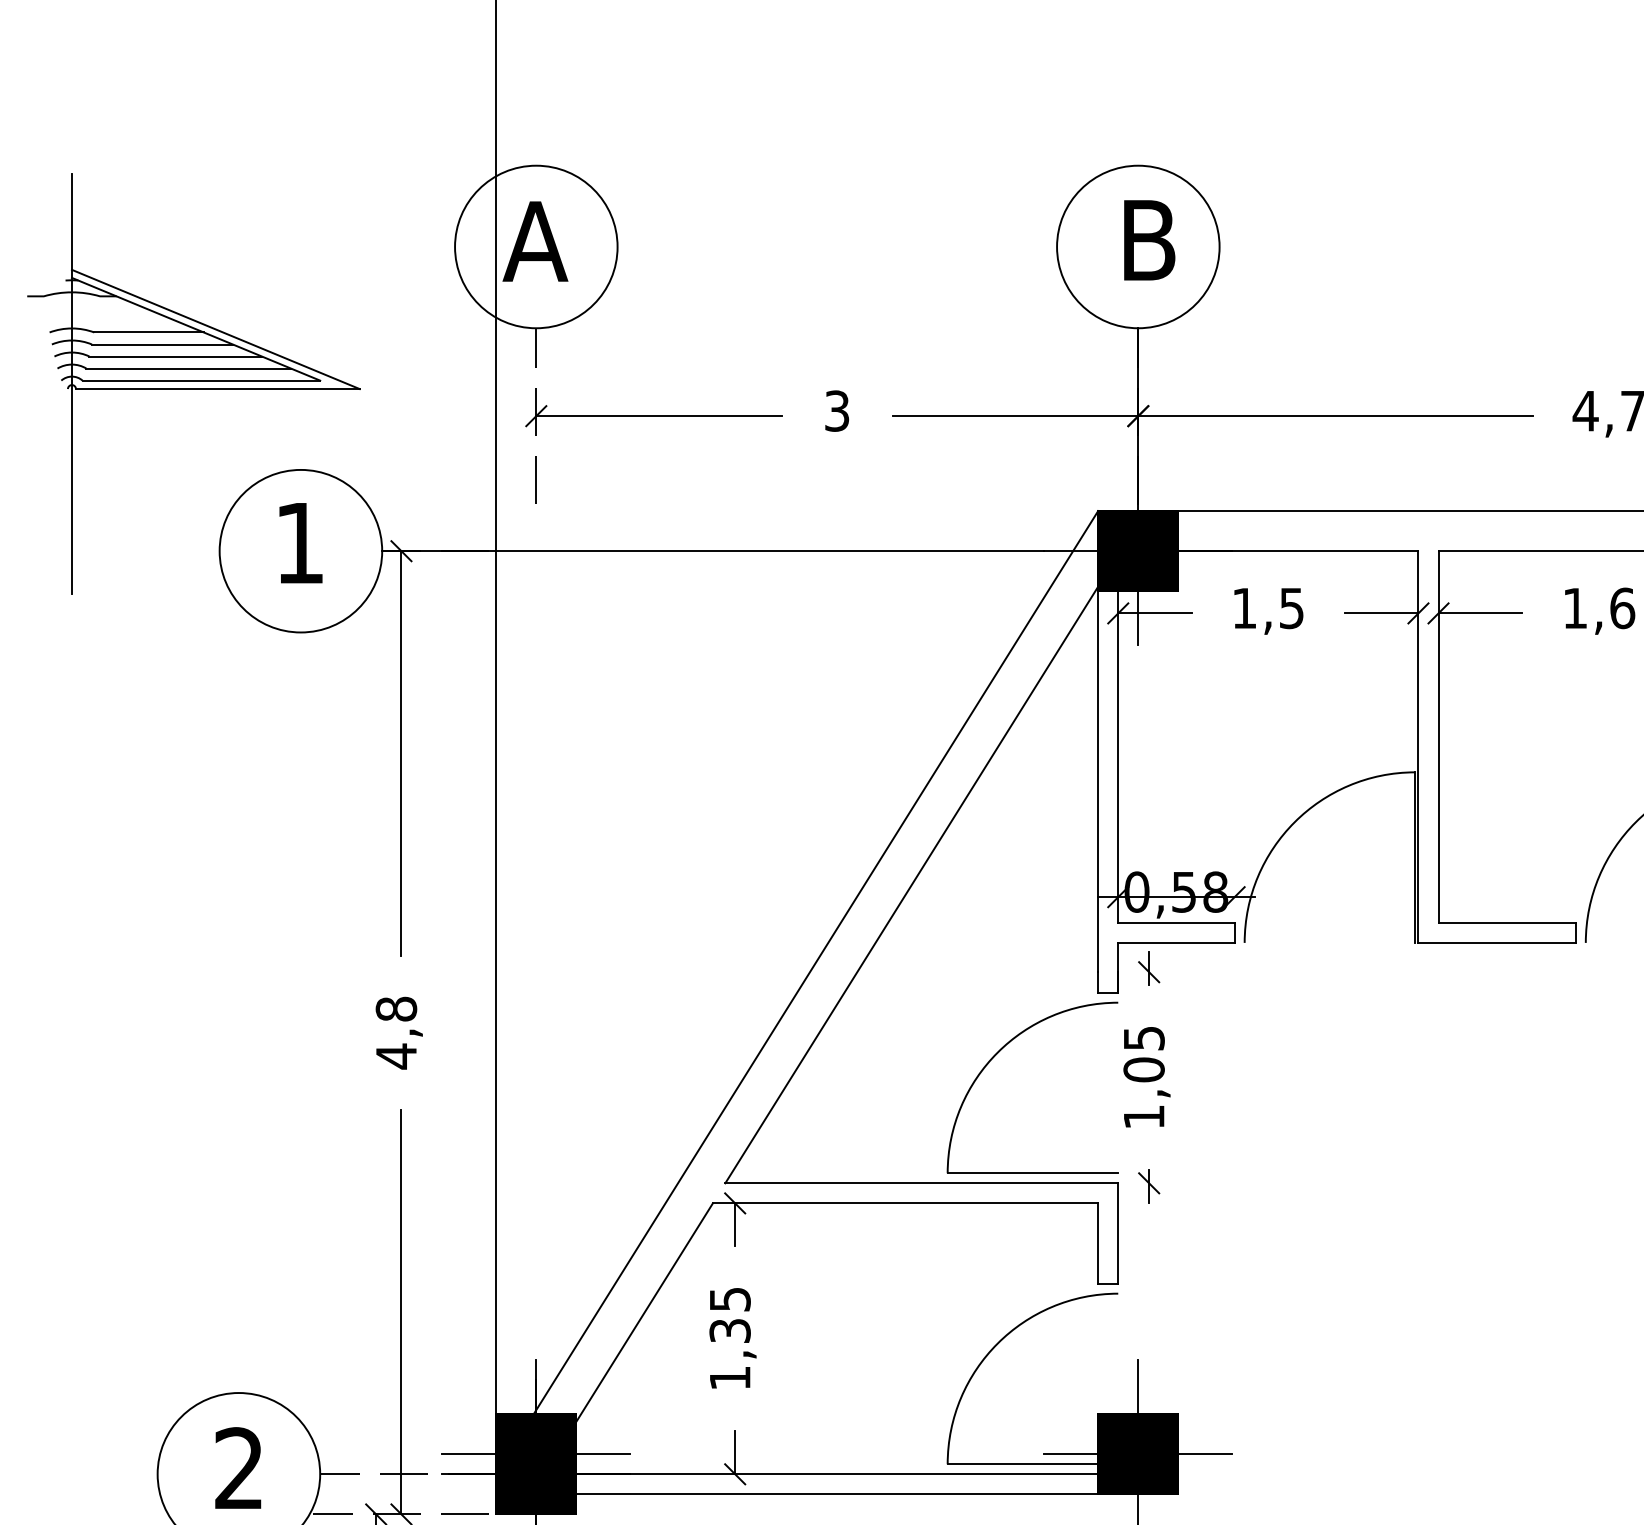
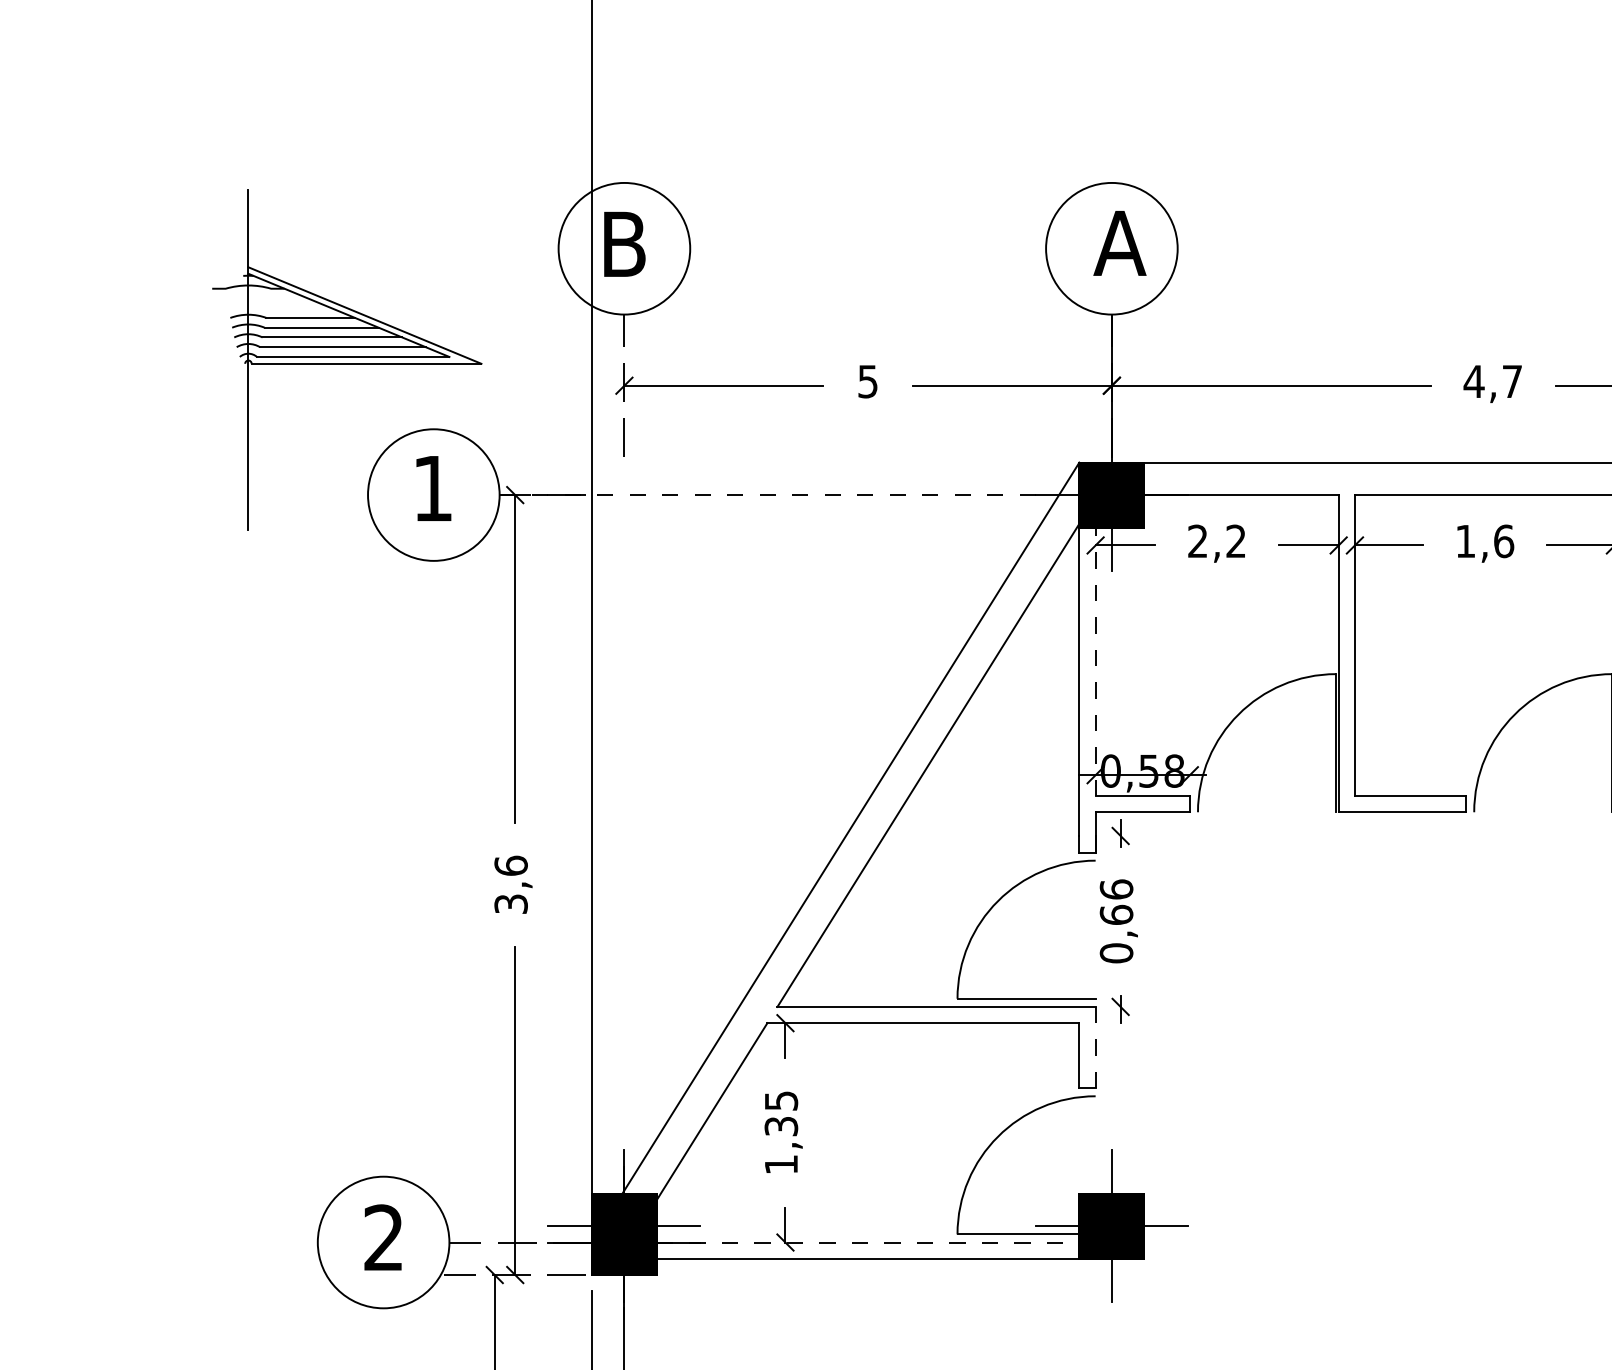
text: (1147, 239) -> (1119, 242), B -> A
text: (535, 240) -> (623, 243), A -> B
text: (837, 409) -> (868, 380), 3 -> 5
line: (713, 551) -> (767, 495), solid -> dashed
text: (1267, 608) -> (1216, 541), 1,5 -> 2,2
line: (1118, 756) -> (1095, 661), solid -> dashed
text: (395, 1032) -> (510, 884), 4,8 -> 3,6
text: (1144, 1077) -> (1116, 921), 1,05 -> 0,66
line: (1118, 1233) -> (1095, 1047), solid -> dashed
line: (837, 1474) -> (868, 1242), solid -> dashed

